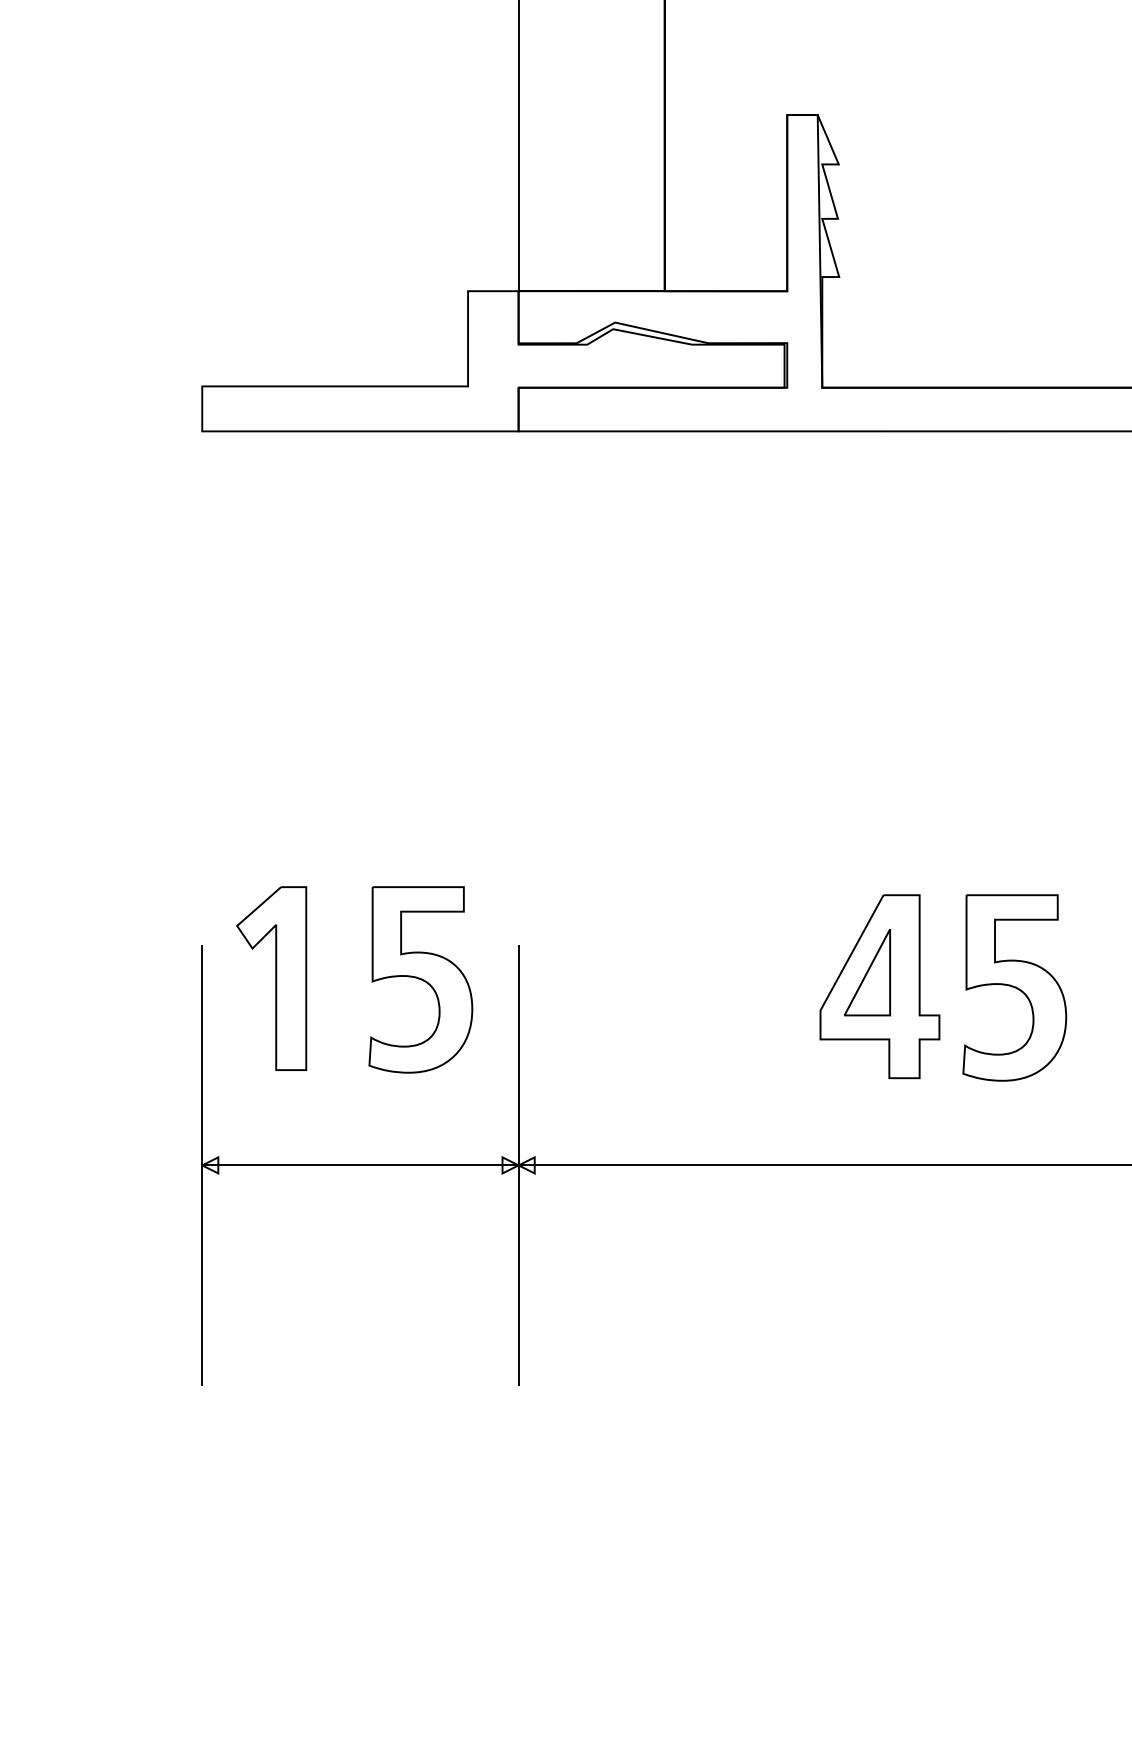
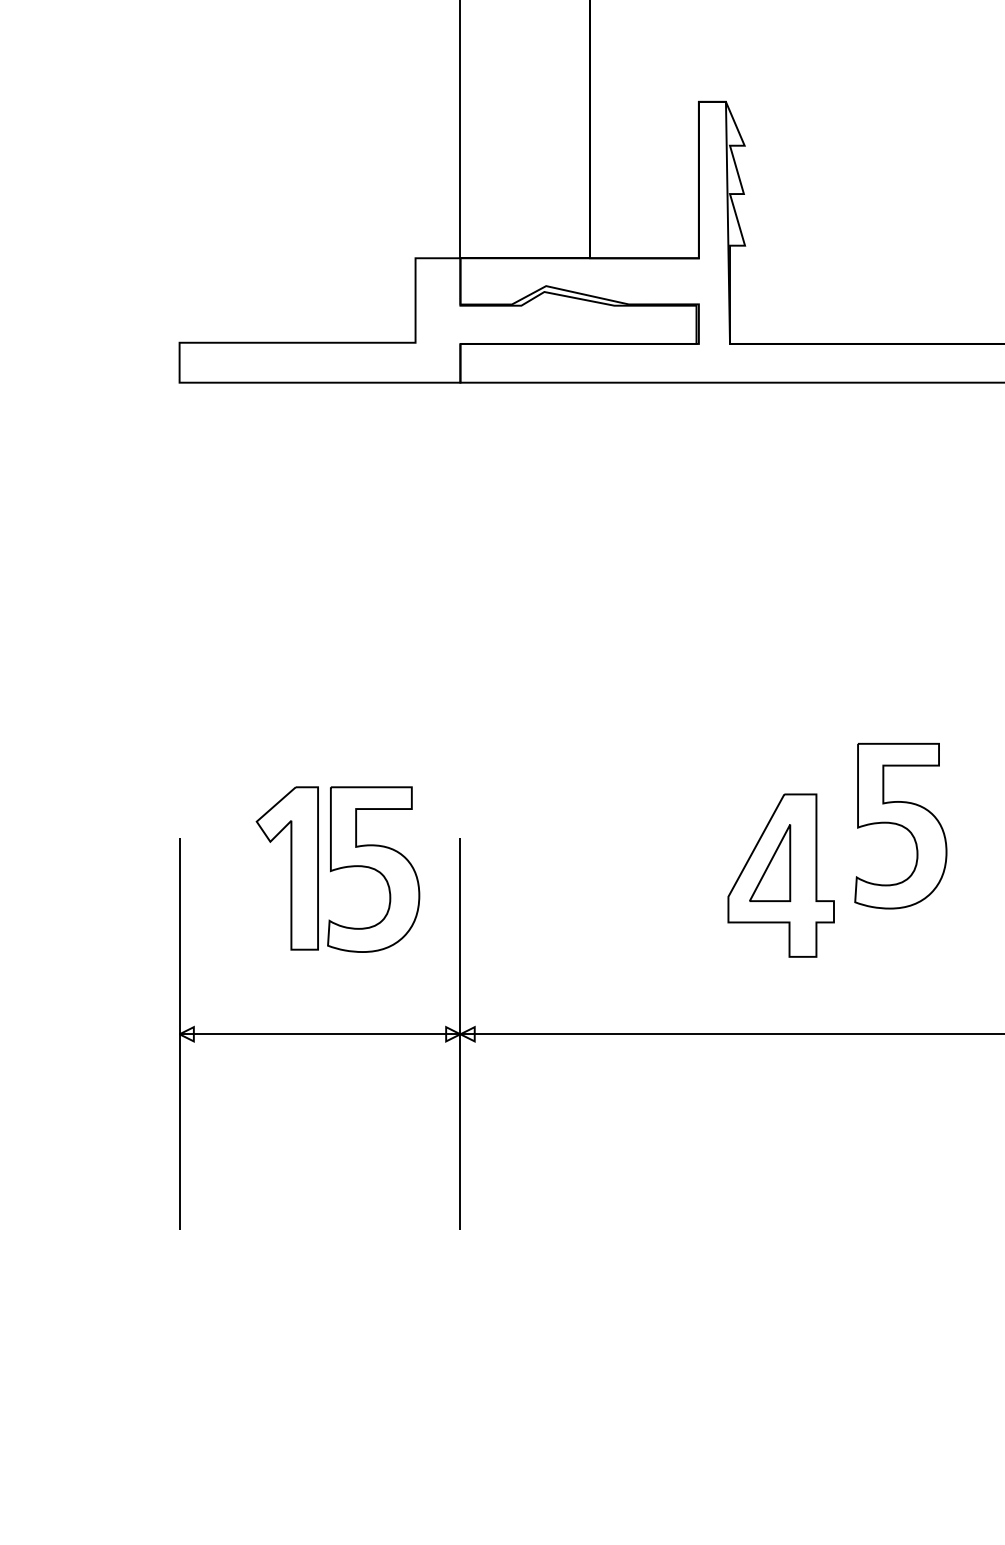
part: (271, 978) -> (287, 868), moved
part: (1014, 987) -> (900, 825), moved

